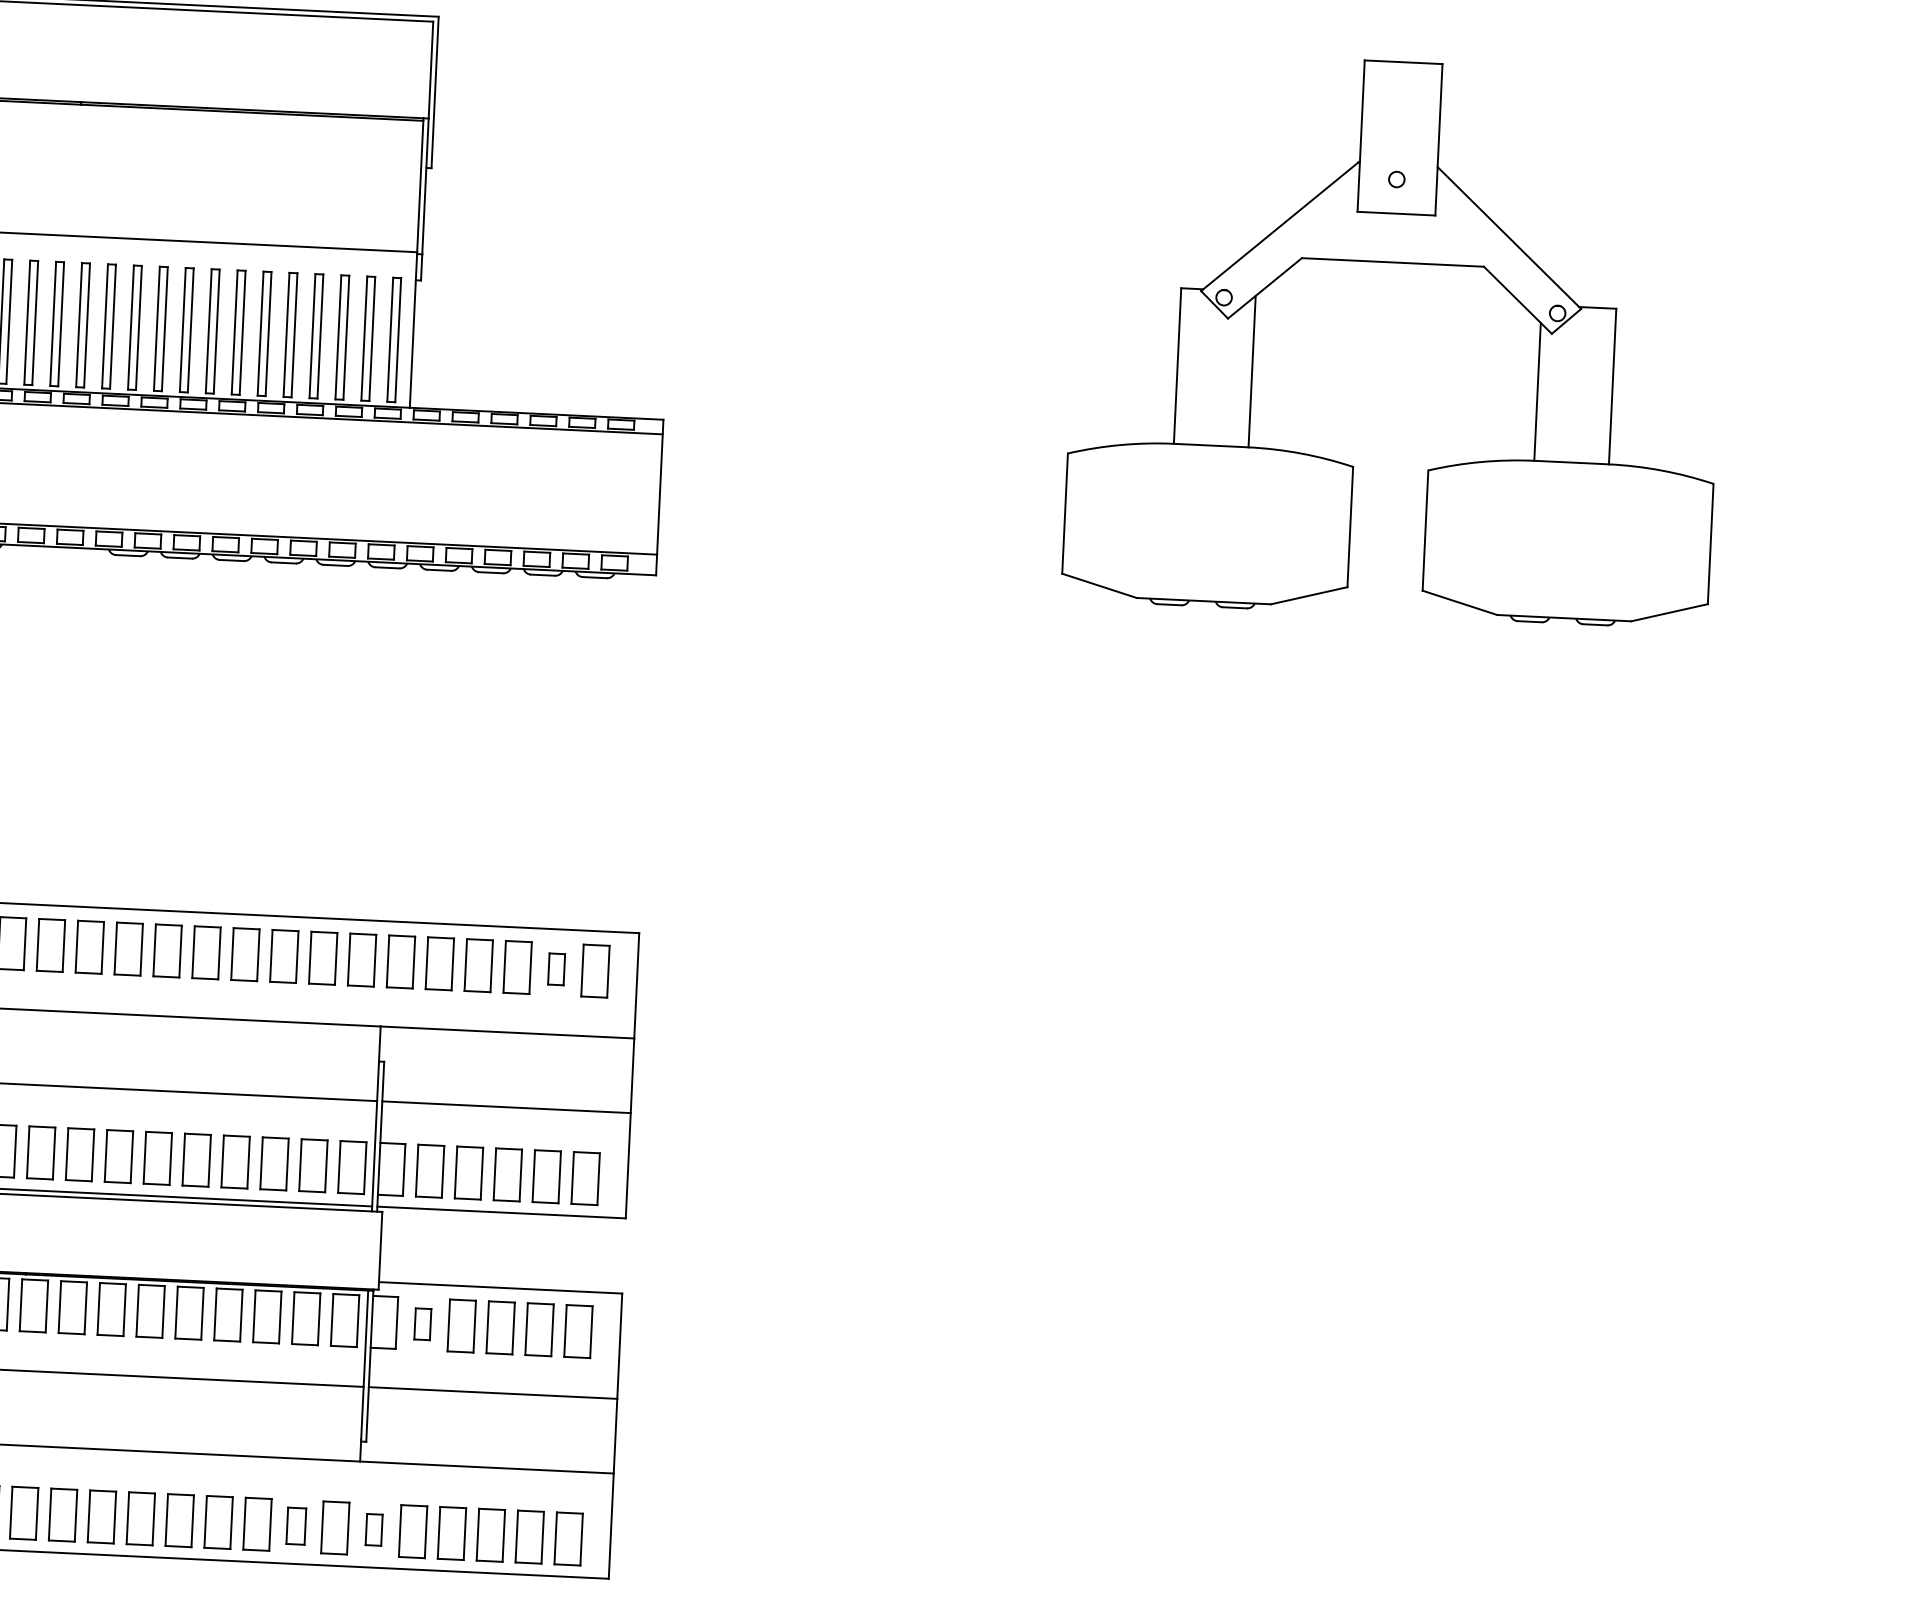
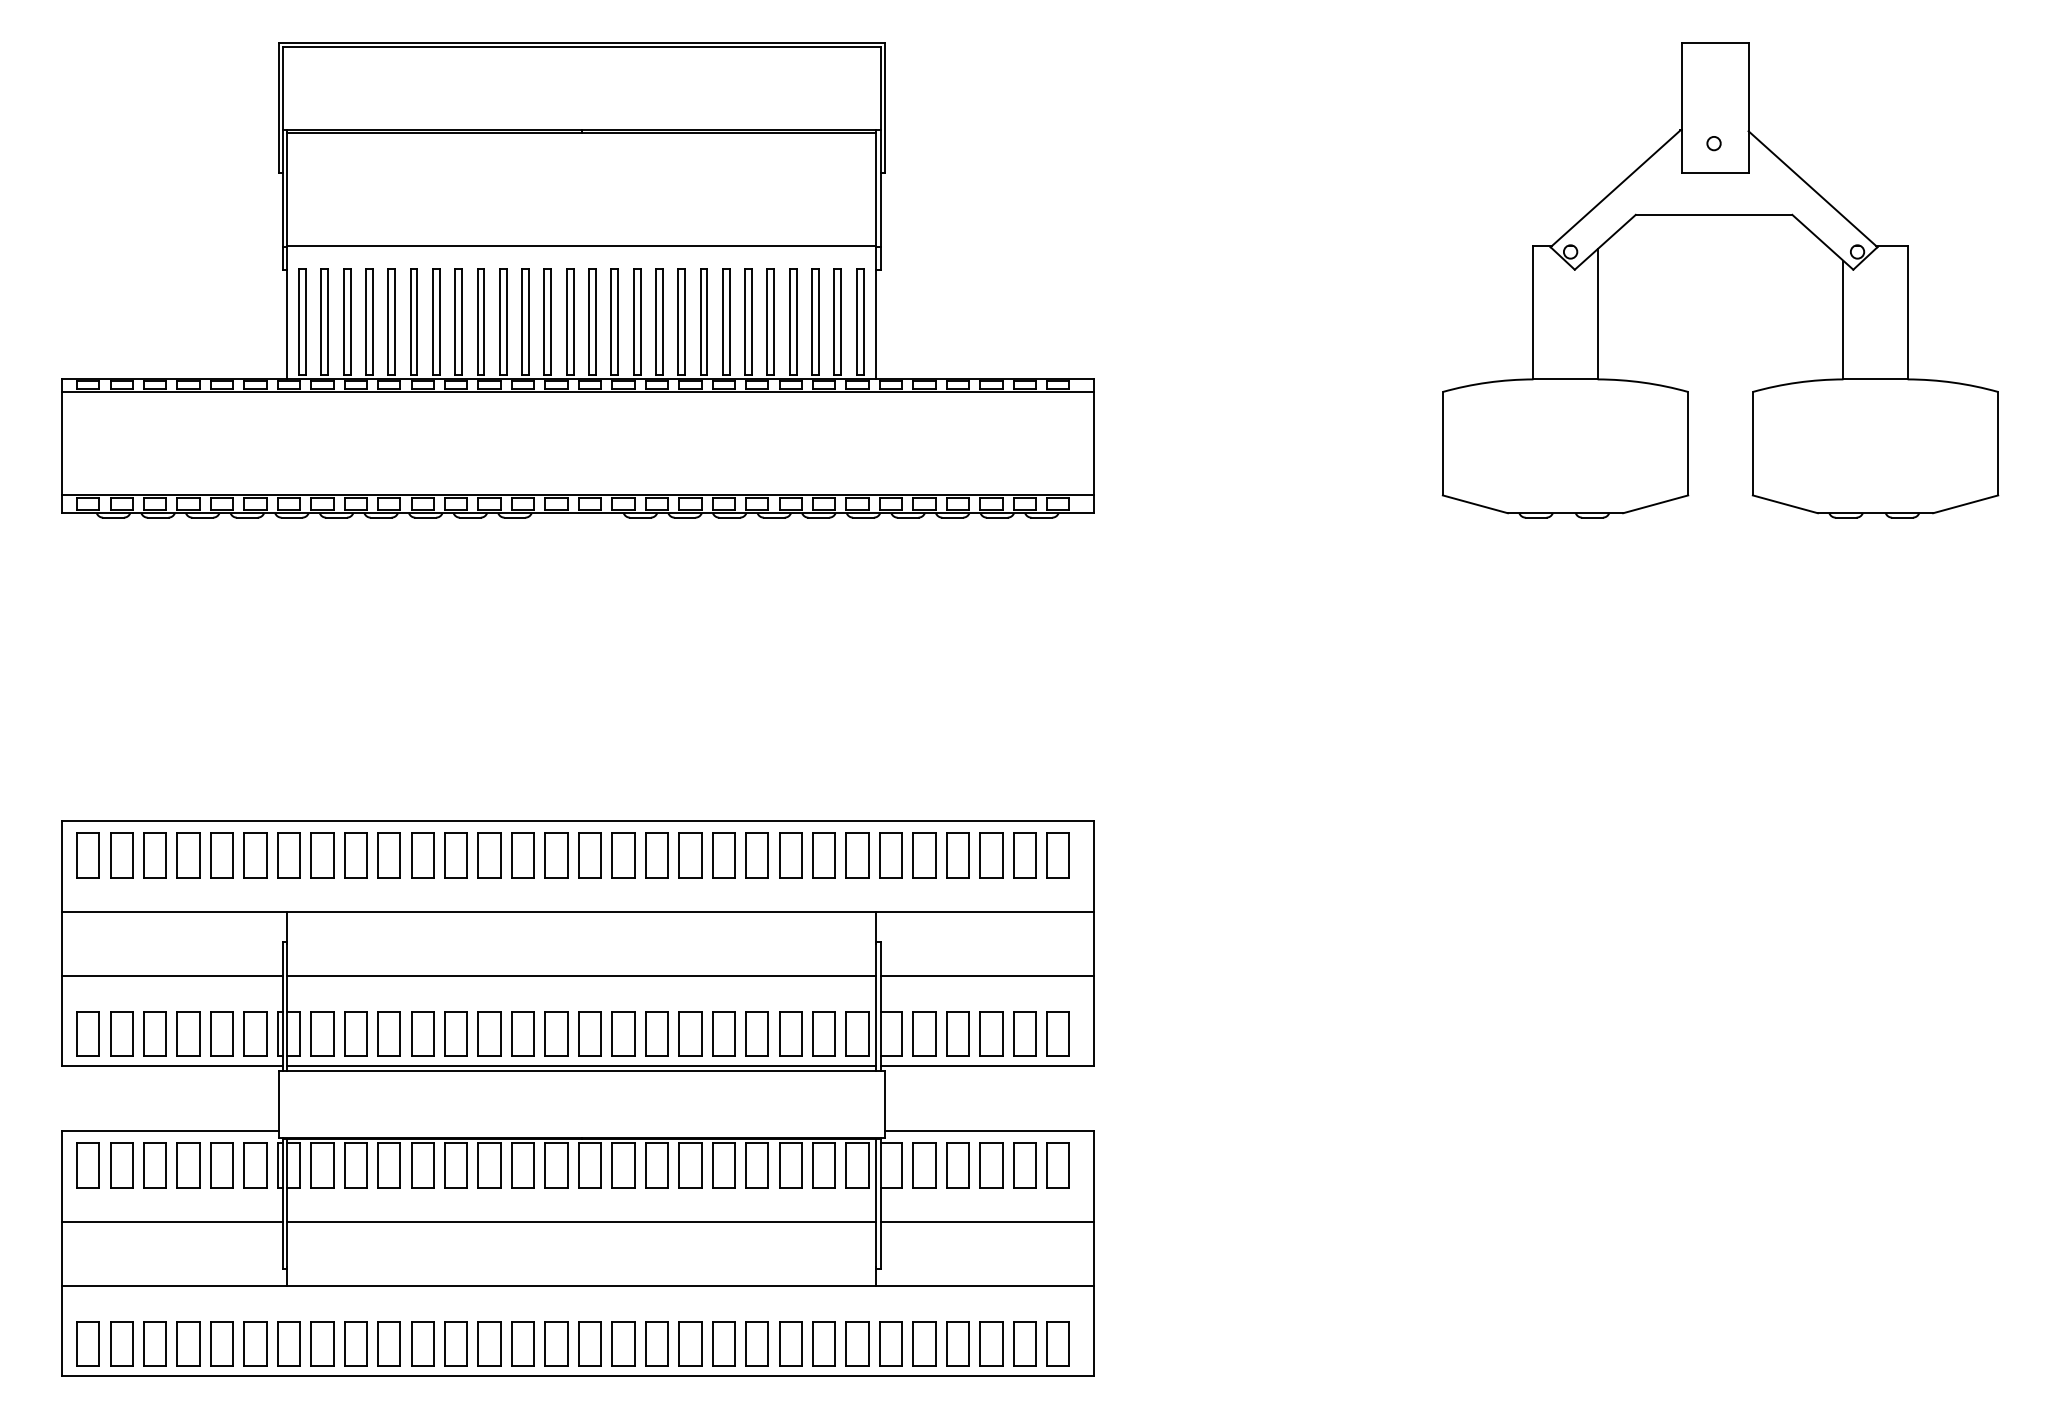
part: (556, 969) -> (1024, 855), size x1.67
part: (422, 1324) -> (924, 1165), size x1.67
part: (295, 1525) -> (823, 1343), size x1.43
part: (373, 1529) -> (890, 1343), size x1.67

